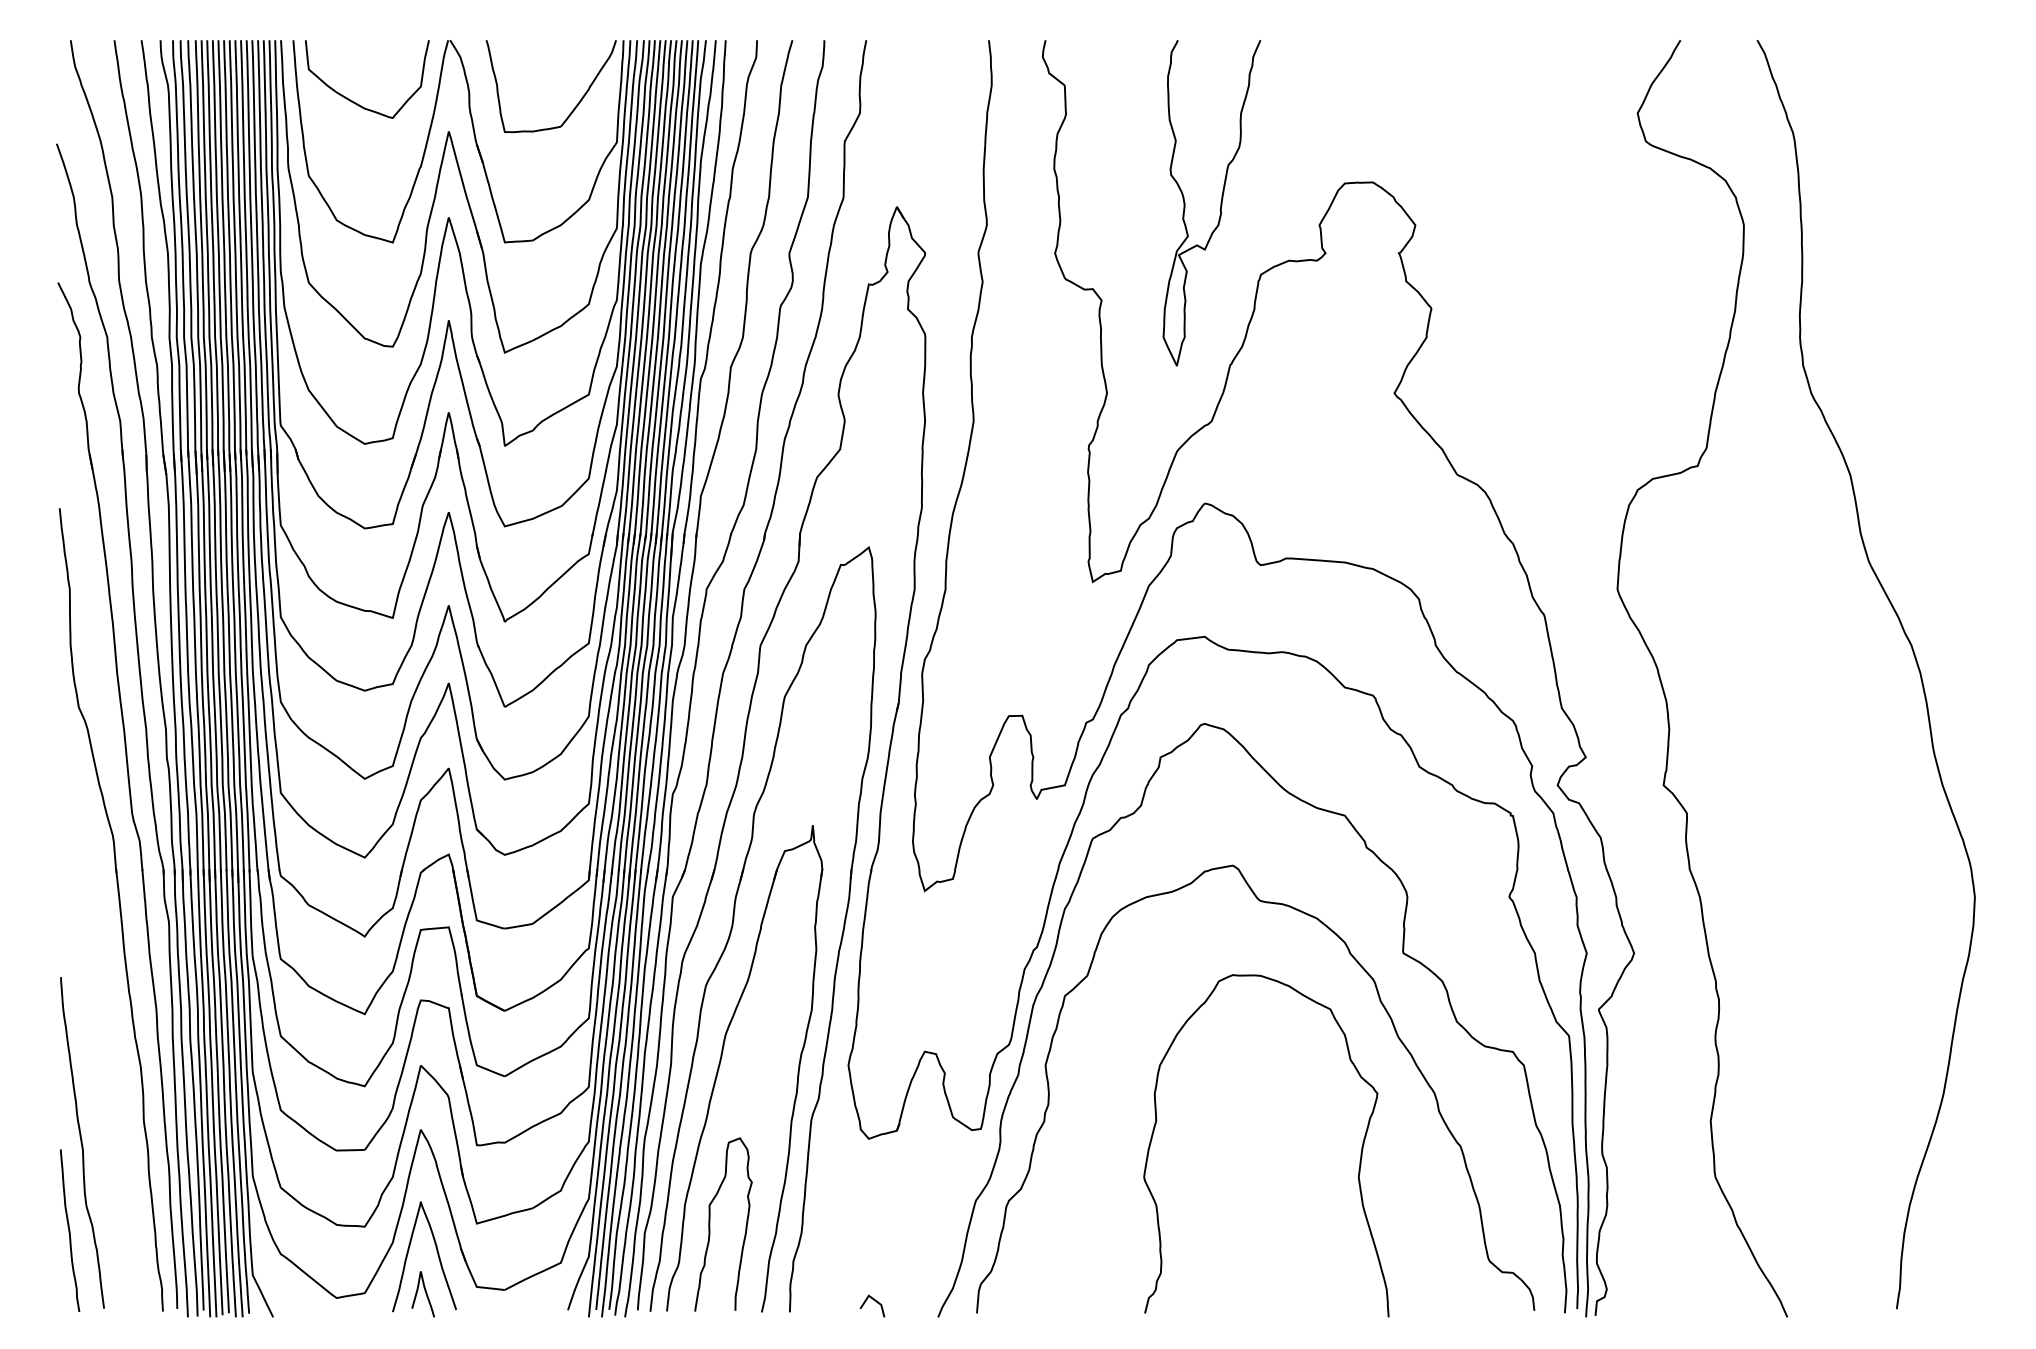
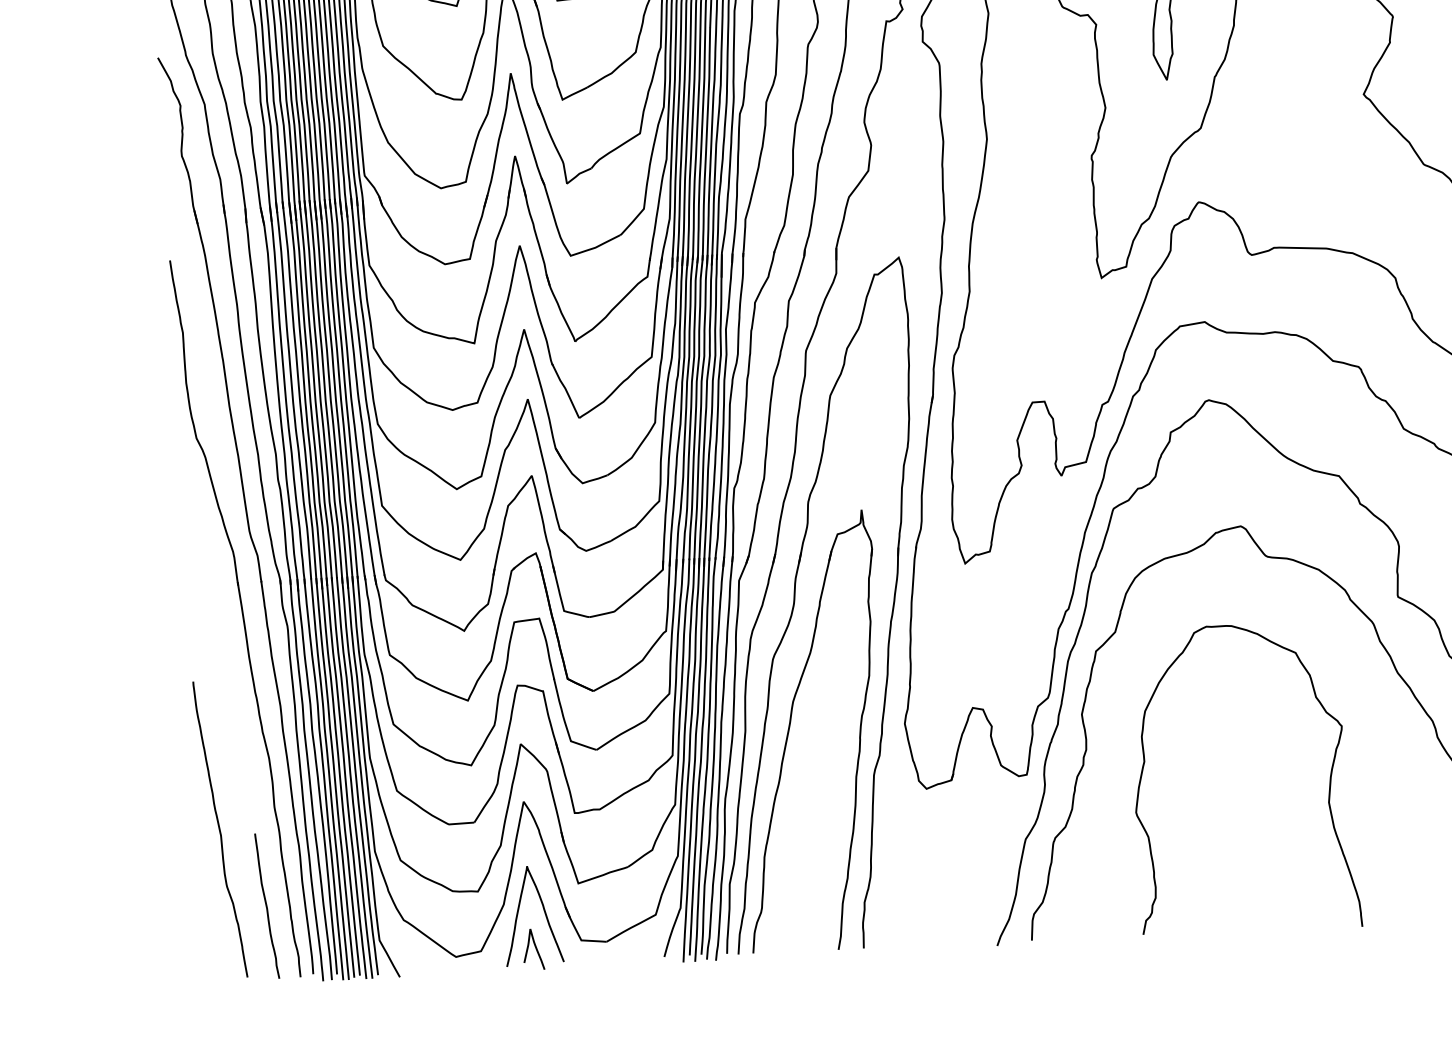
curve: (1360, 1153) -> (1329, 780), moved
curve: (710, 1224) -> (788, 873), removed
curve: (70, 1230) -> (267, 905), moved
line: (874, 1301) -> (939, 934), removed

